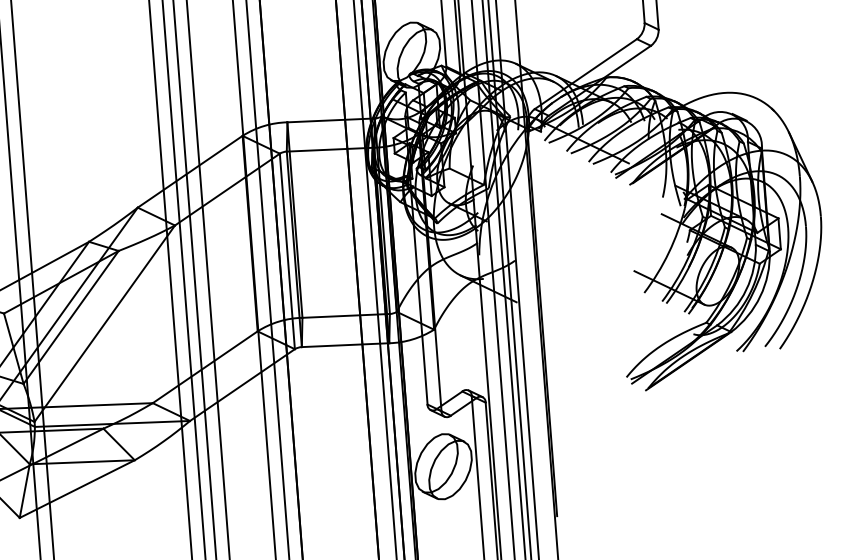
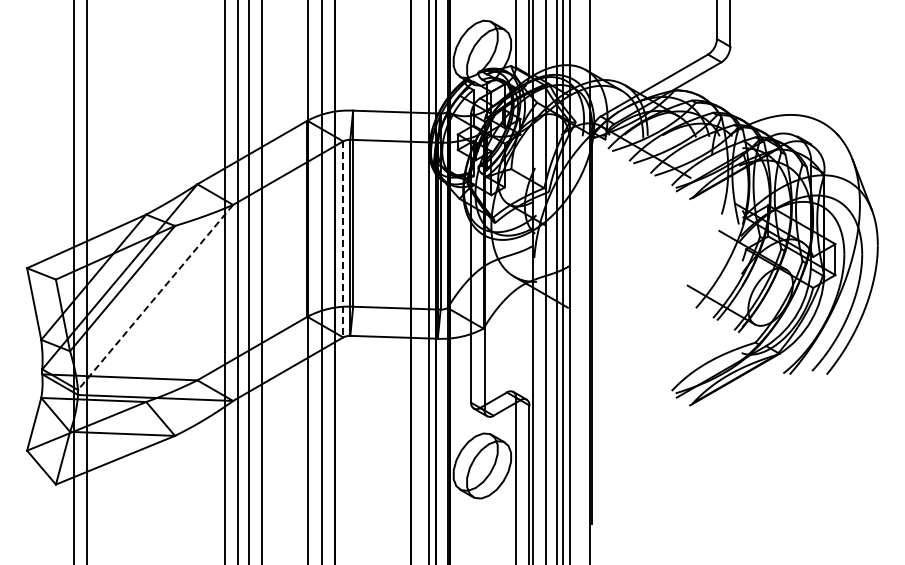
line: (287, 251) -> (343, 239), solid -> dashed
line: (104, 323) -> (155, 297), solid -> dashed

